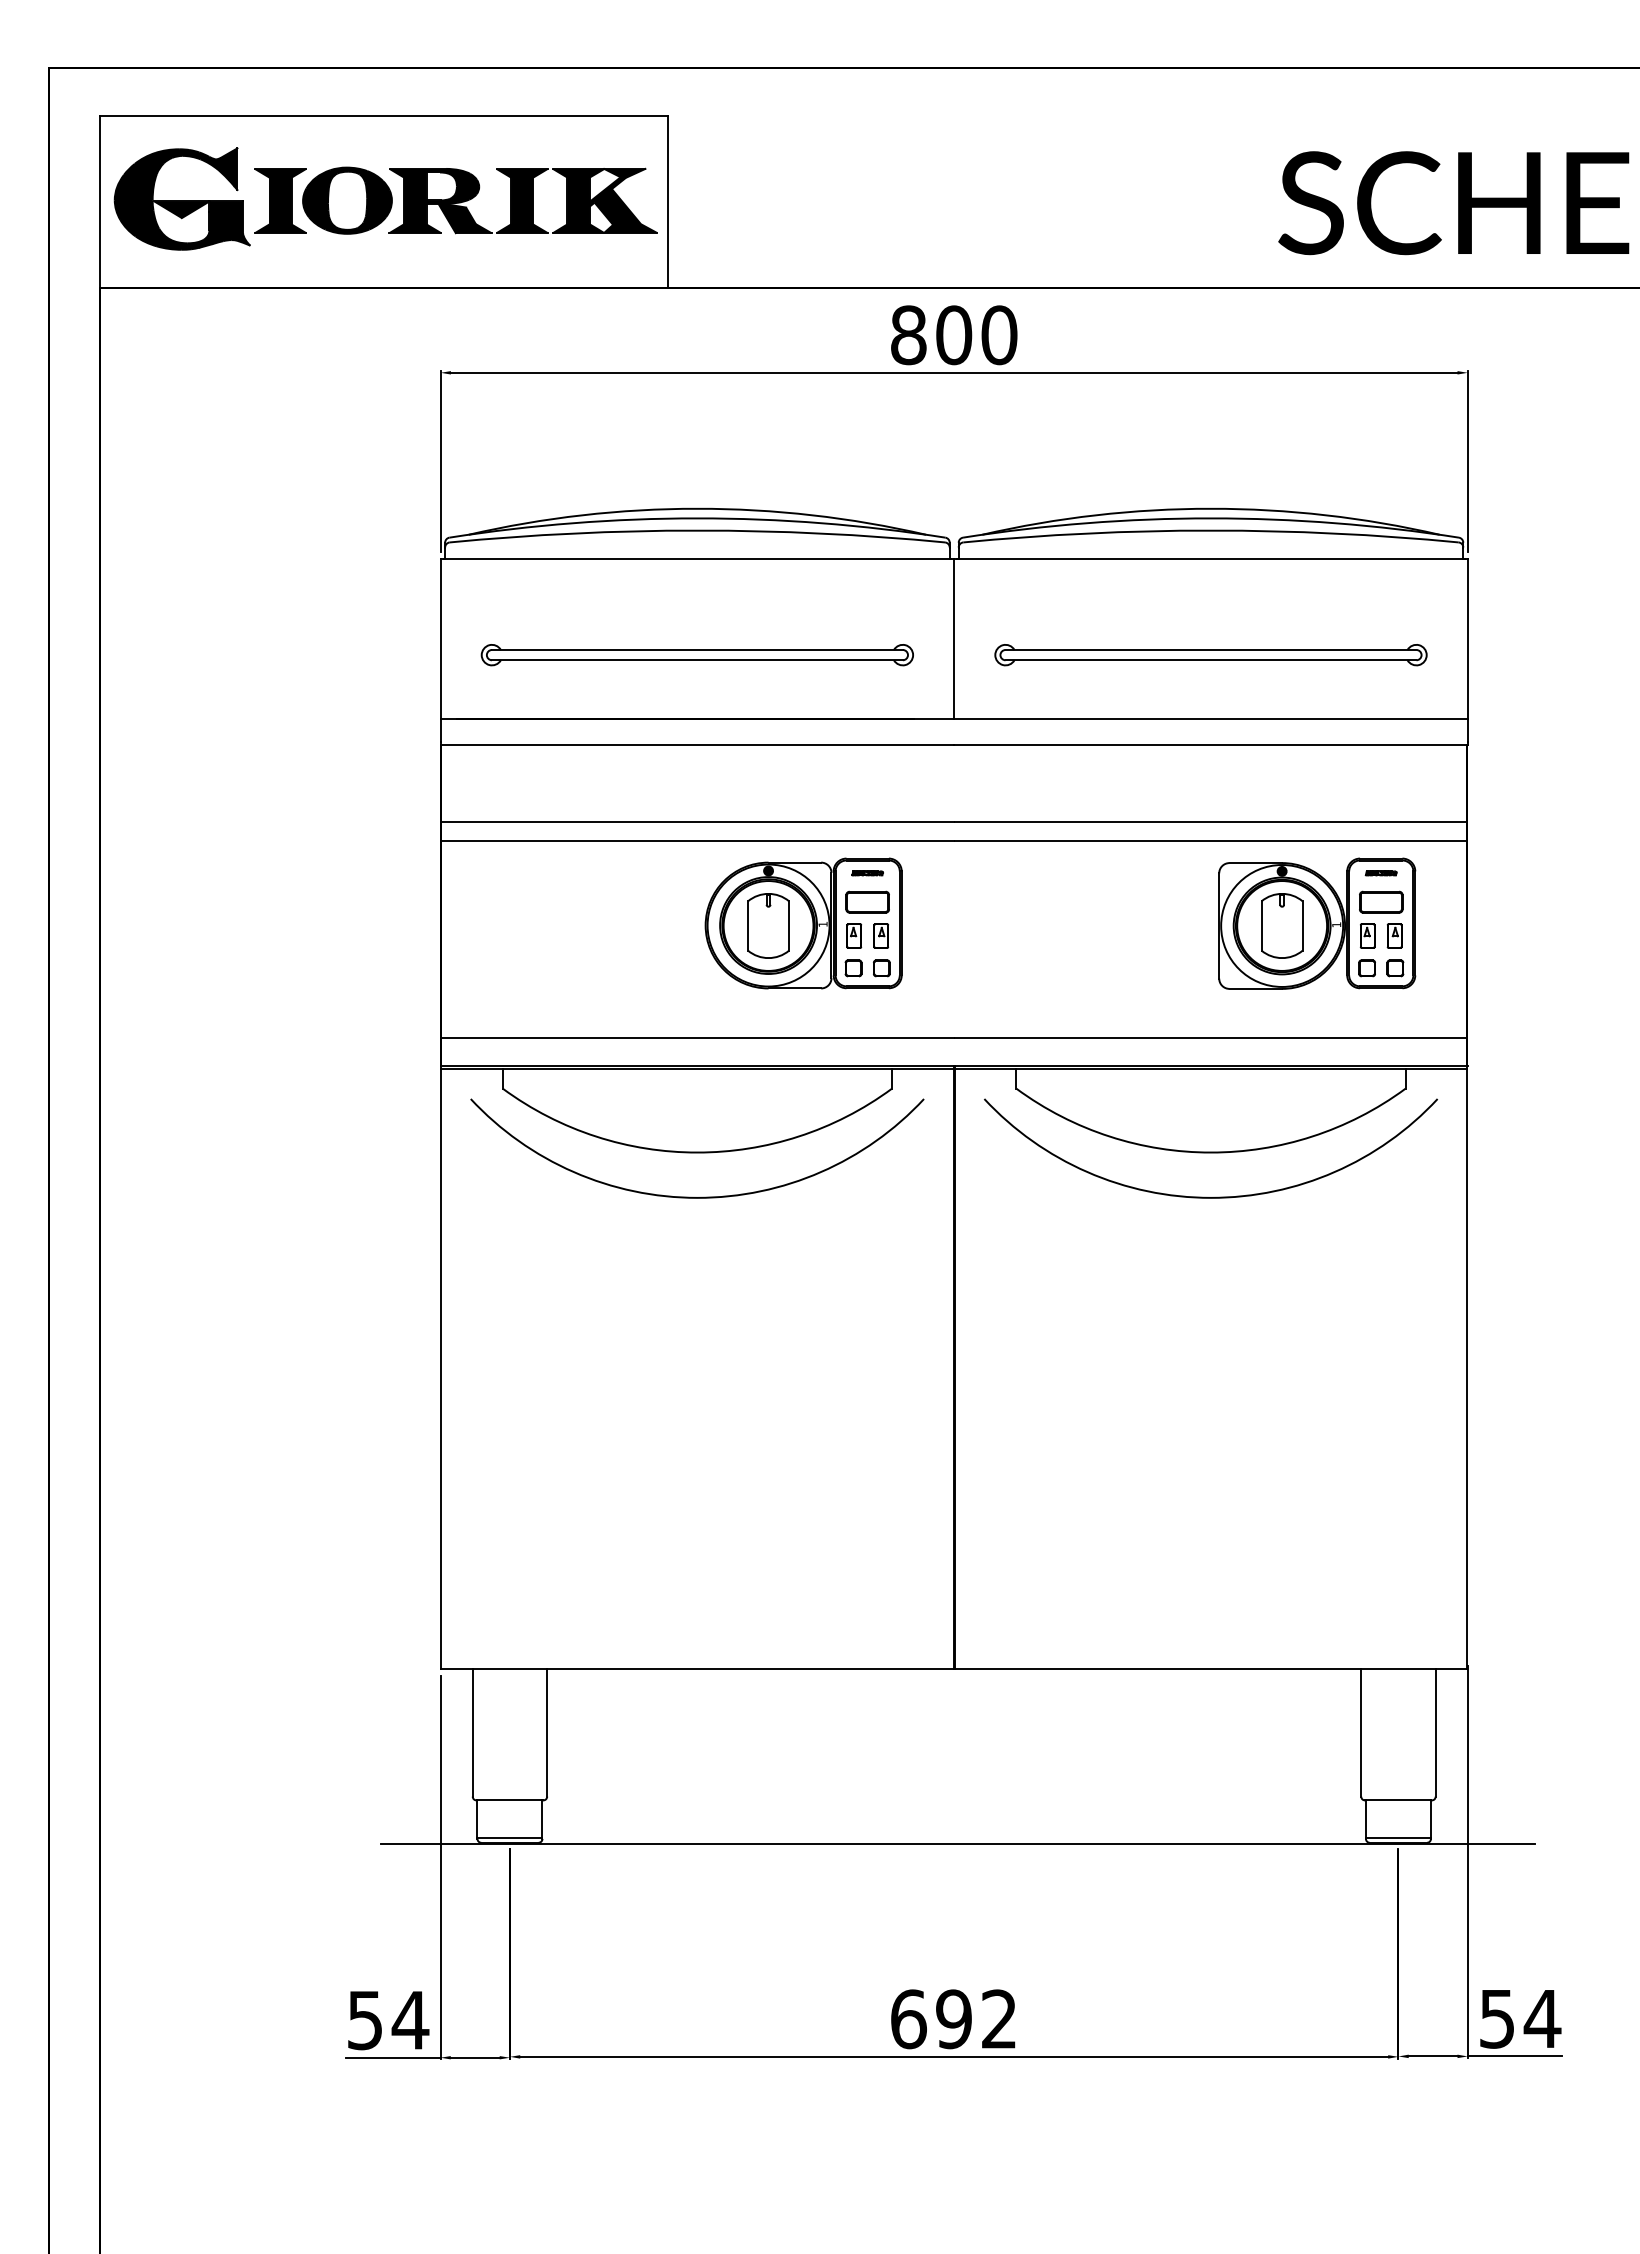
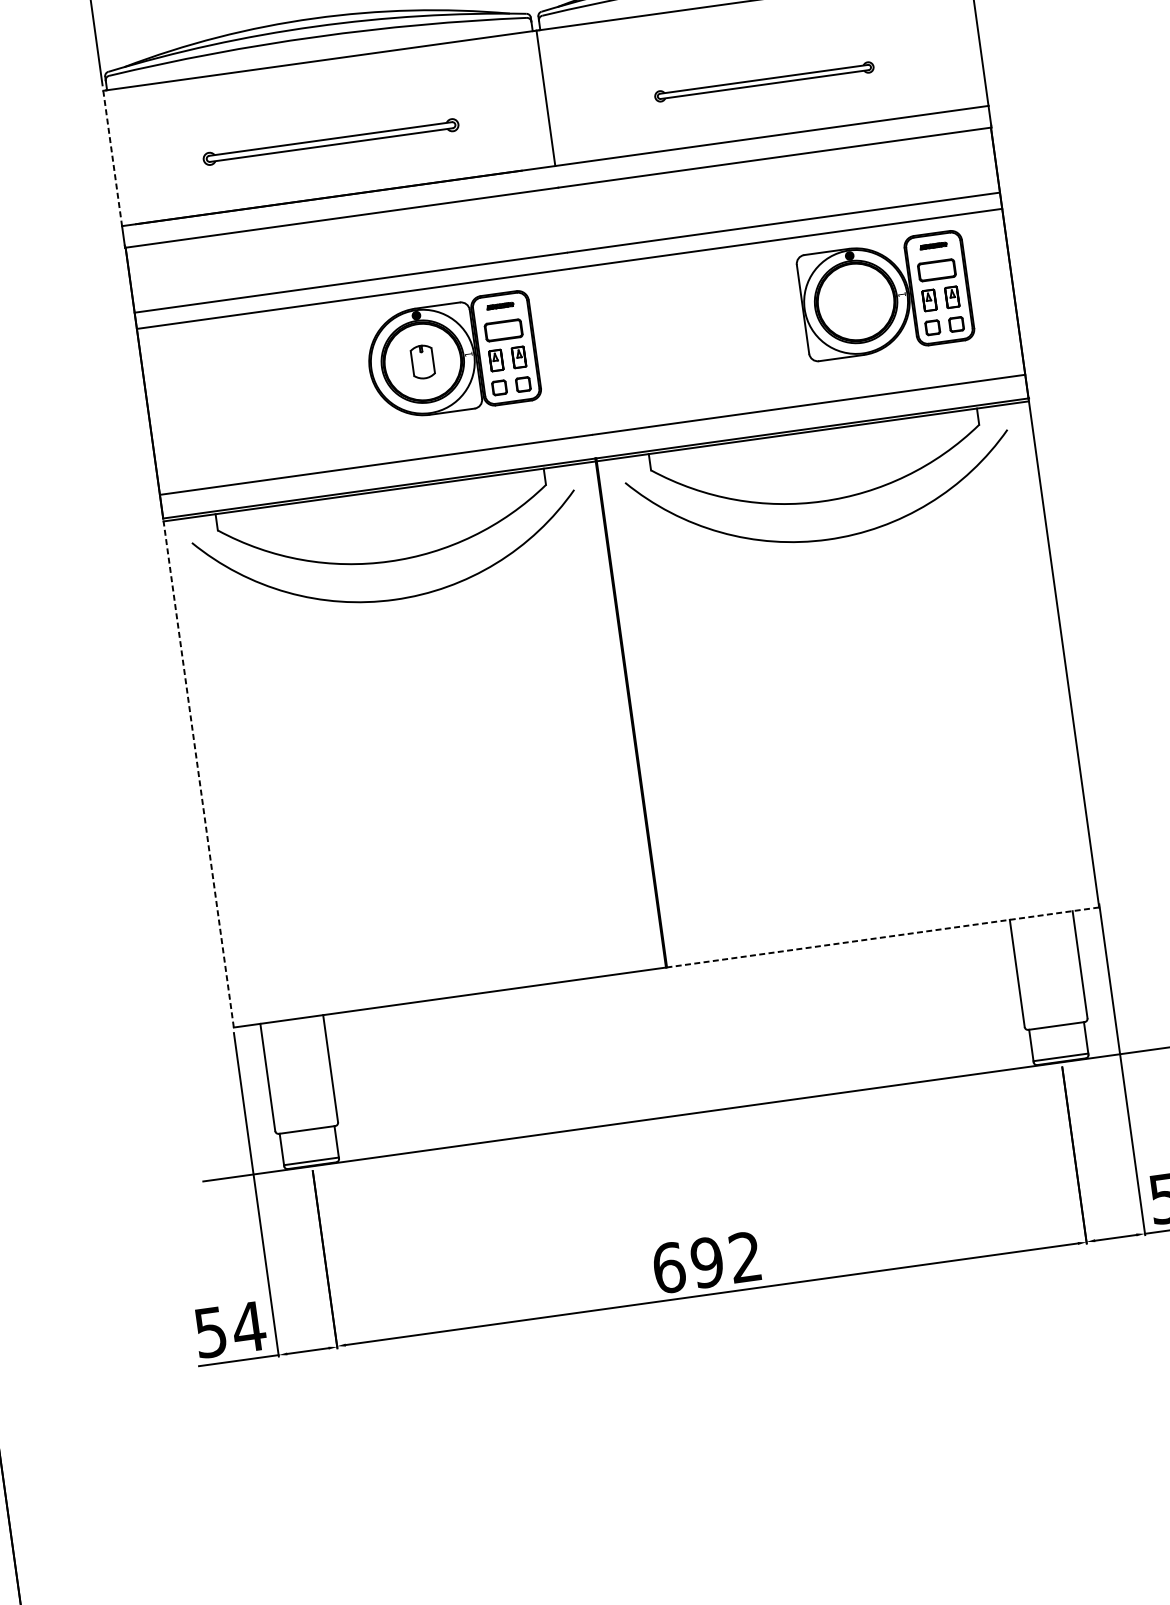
line: (440, 639) -> (112, 158), solid -> dashed
part: (696, 655) -> (330, 142), size x0.7
part: (1210, 655) -> (764, 82), size x0.6
part: (768, 925) -> (422, 361), size x0.6
part: (1282, 925) -> (856, 301), removed
line: (441, 1367) -> (198, 772), solid -> dashed
line: (1210, 1669) -> (882, 937), solid -> dashed

